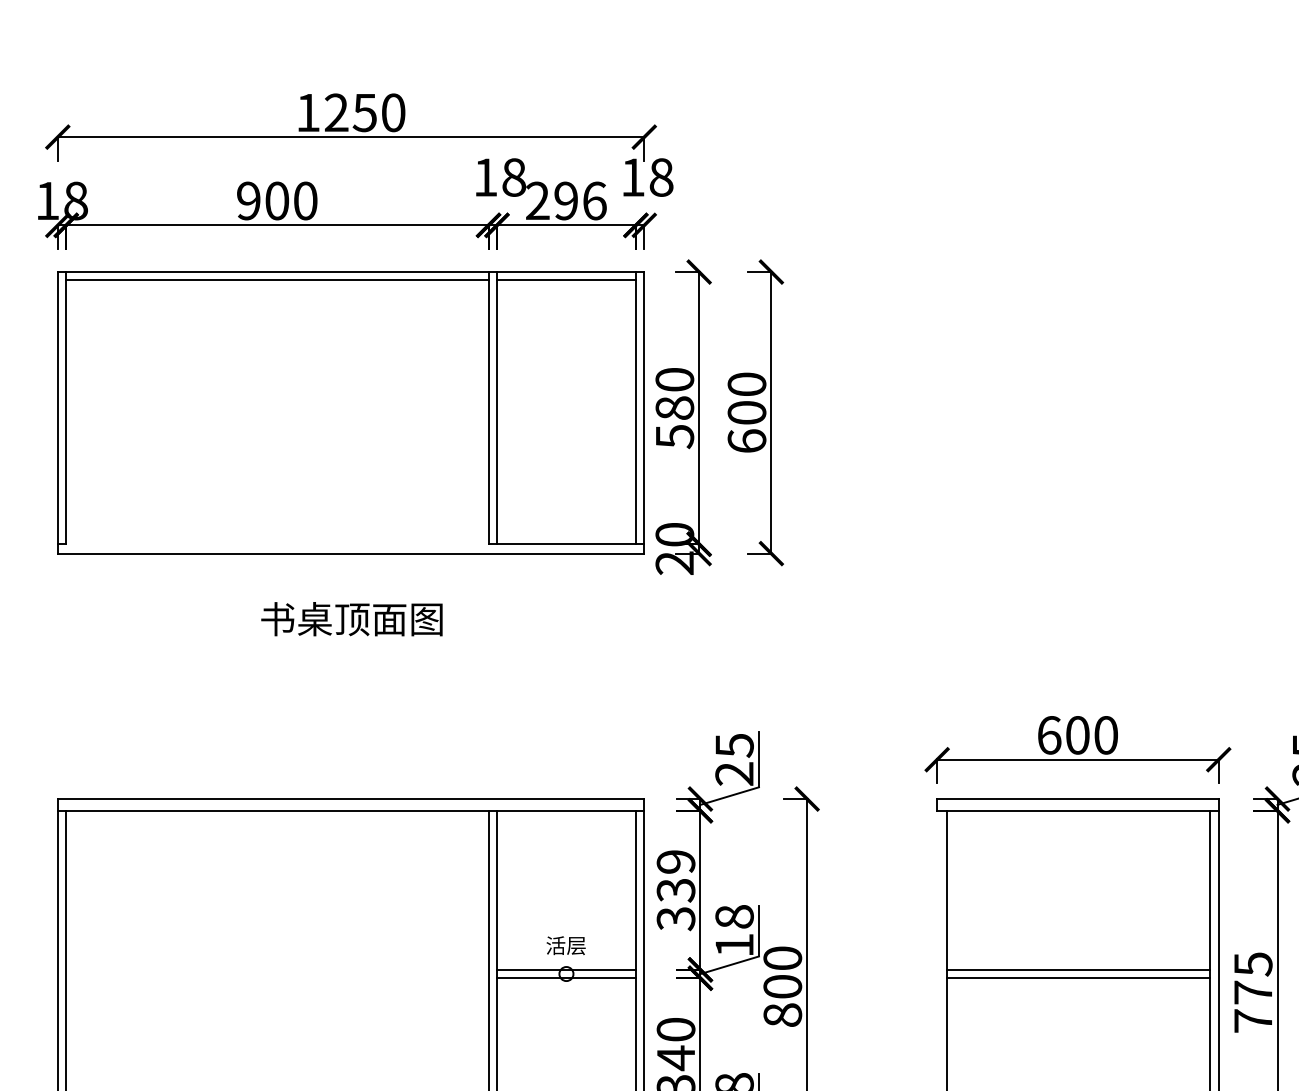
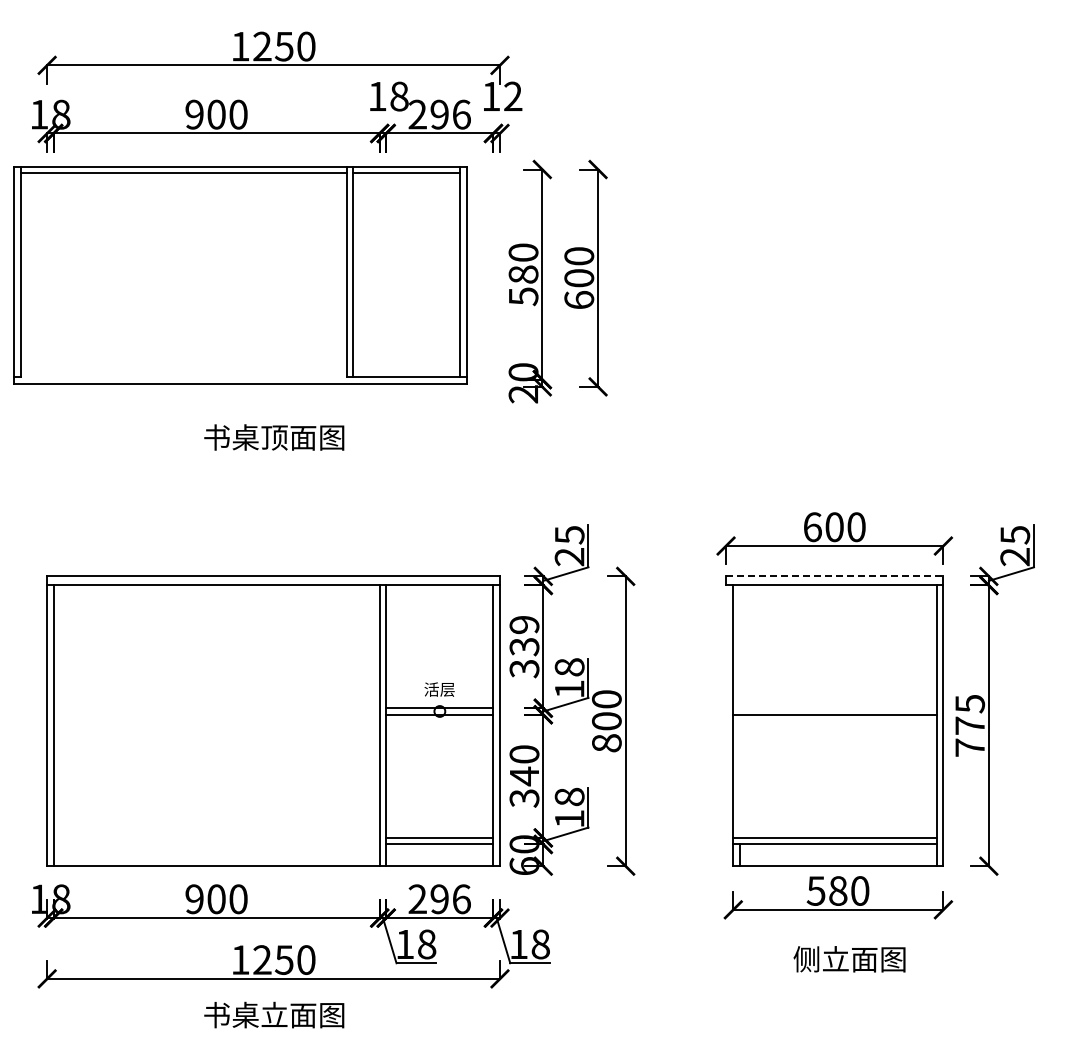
text: (661, 177) -> (513, 96), 18 -> 12
part: (350, 413) -> (240, 275), moved
line: (1077, 799) -> (834, 576), solid -> dashed
line: (1077, 970) -> (834, 708), removed

